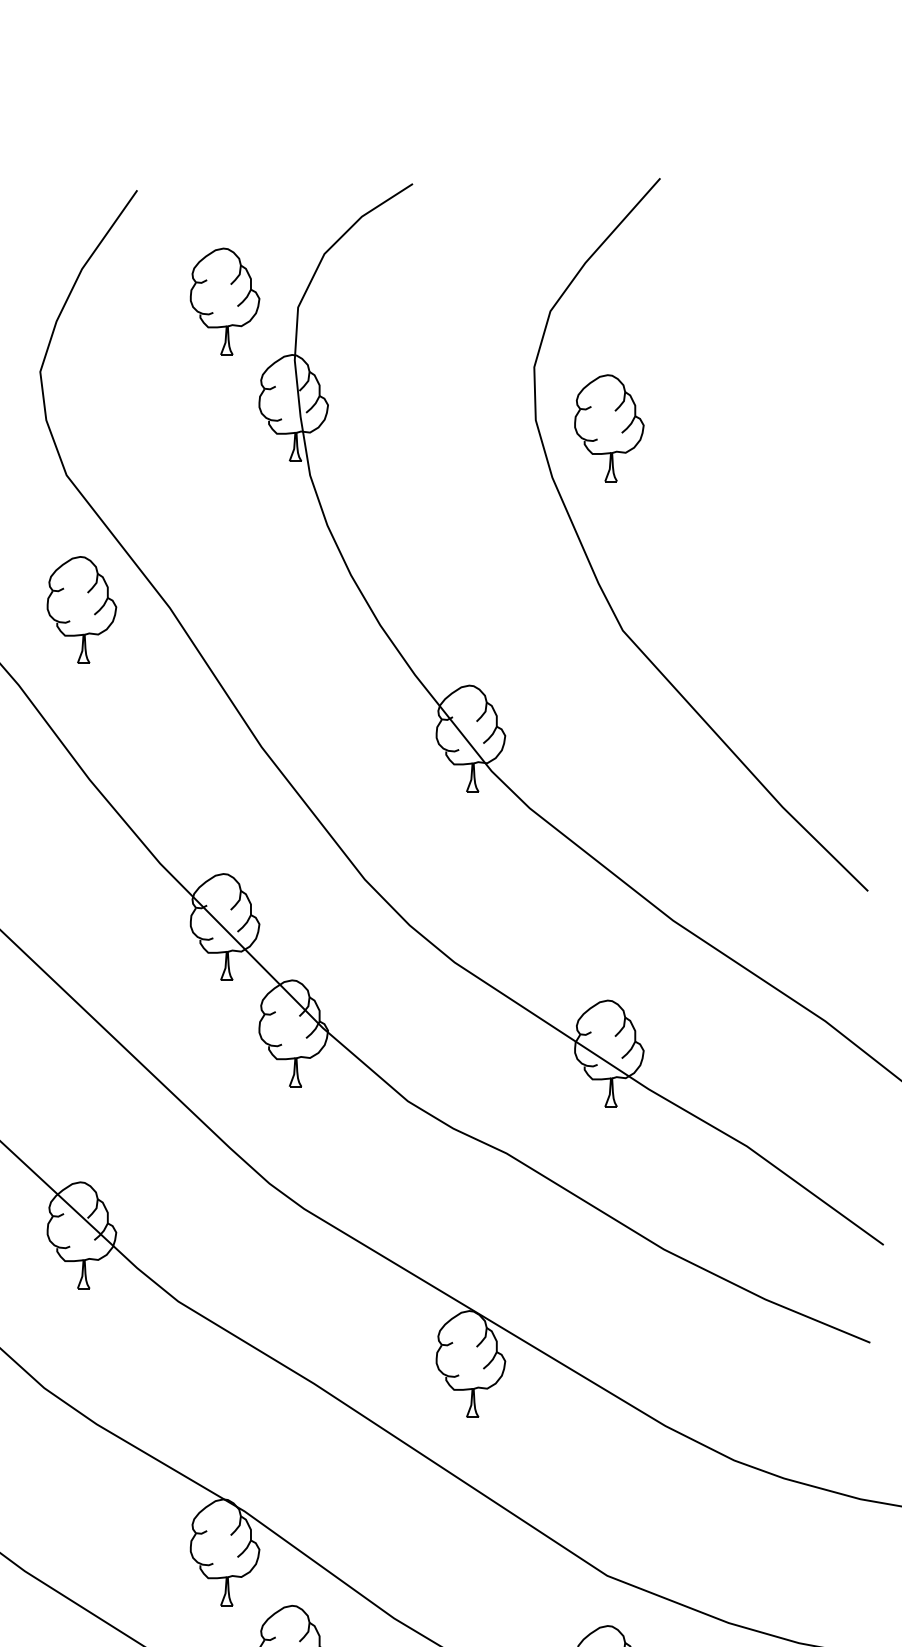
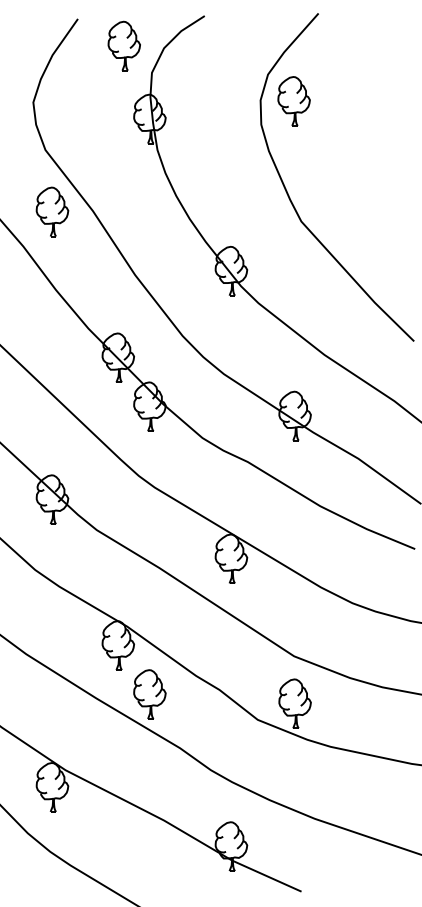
part: (223, 300) -> (123, 45), moved
part: (607, 428) -> (293, 101), moved

